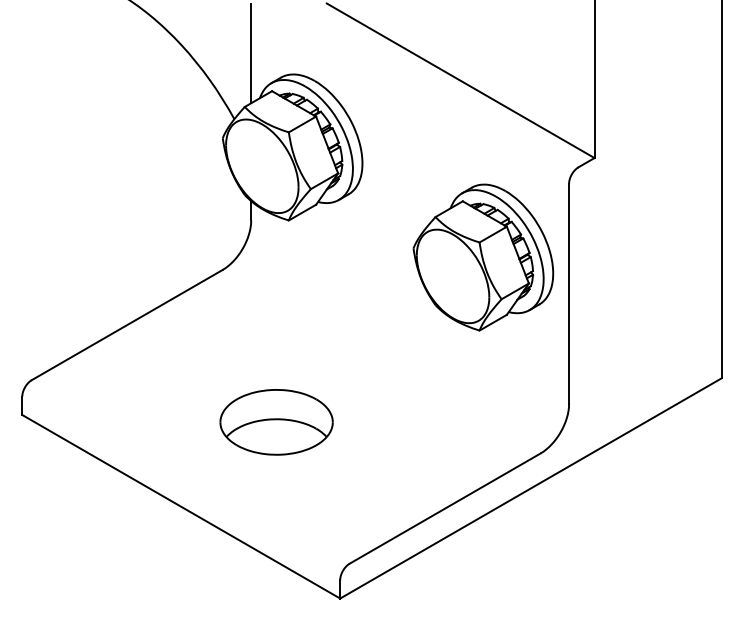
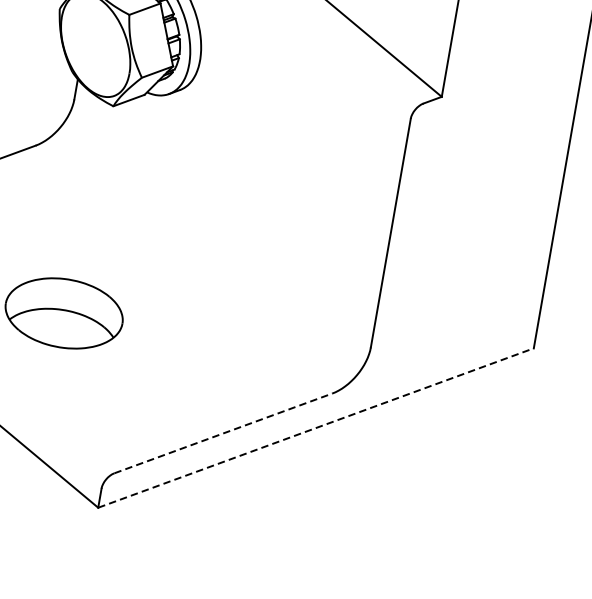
part: (483, 257) -> (308, 179), removed
line: (531, 488) -> (316, 428), solid -> dashed
line: (445, 508) -> (223, 433), solid -> dashed

